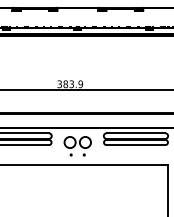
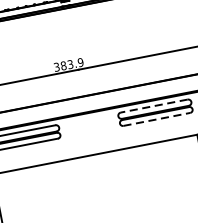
line: (135, 133) -> (153, 106), solid -> dashed
line: (136, 145) -> (157, 119), solid -> dashed
part: (77, 146) -> (90, 133), removed

